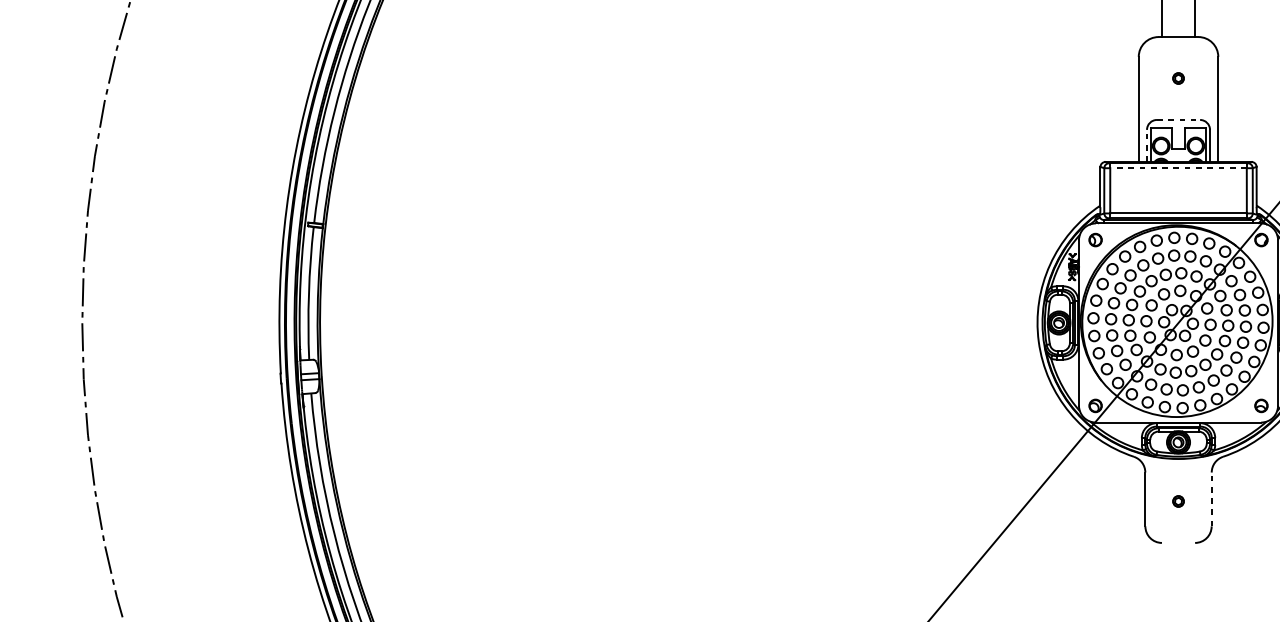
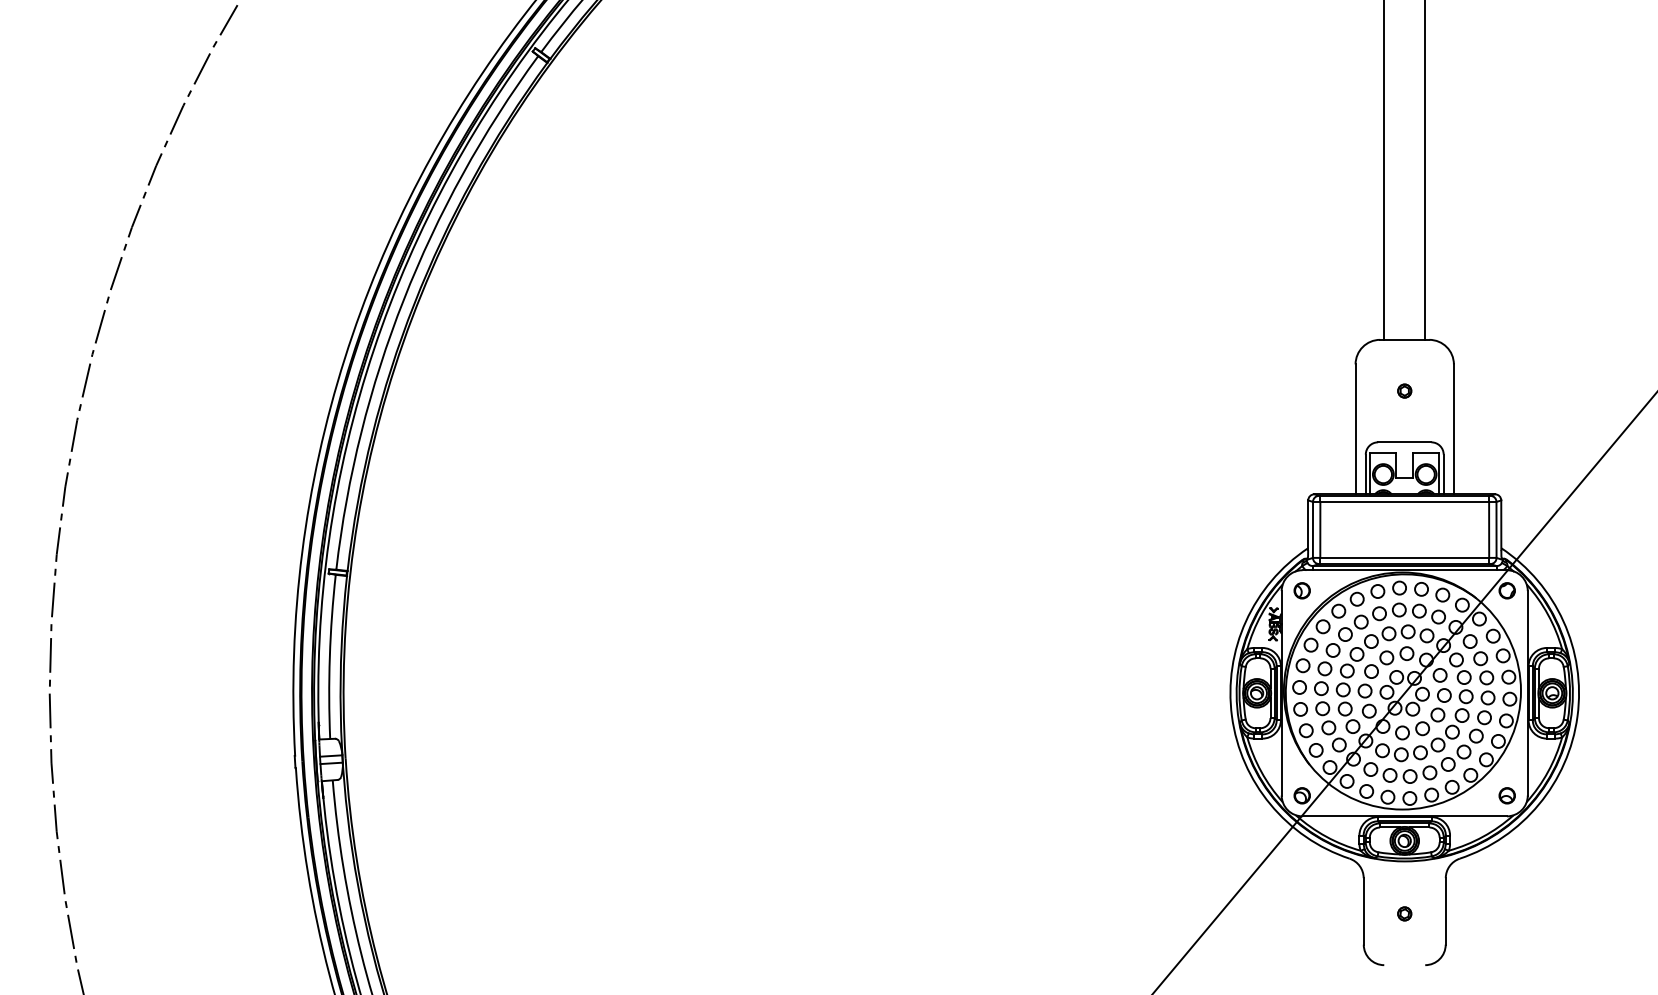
line: (1178, 120) -> (1404, 442), dashed -> solid
line: (1146, 145) -> (1365, 474), dashed -> solid
line: (1178, 168) -> (1404, 502), dashed -> solid
line: (1211, 498) -> (1445, 910), dashed -> solid

